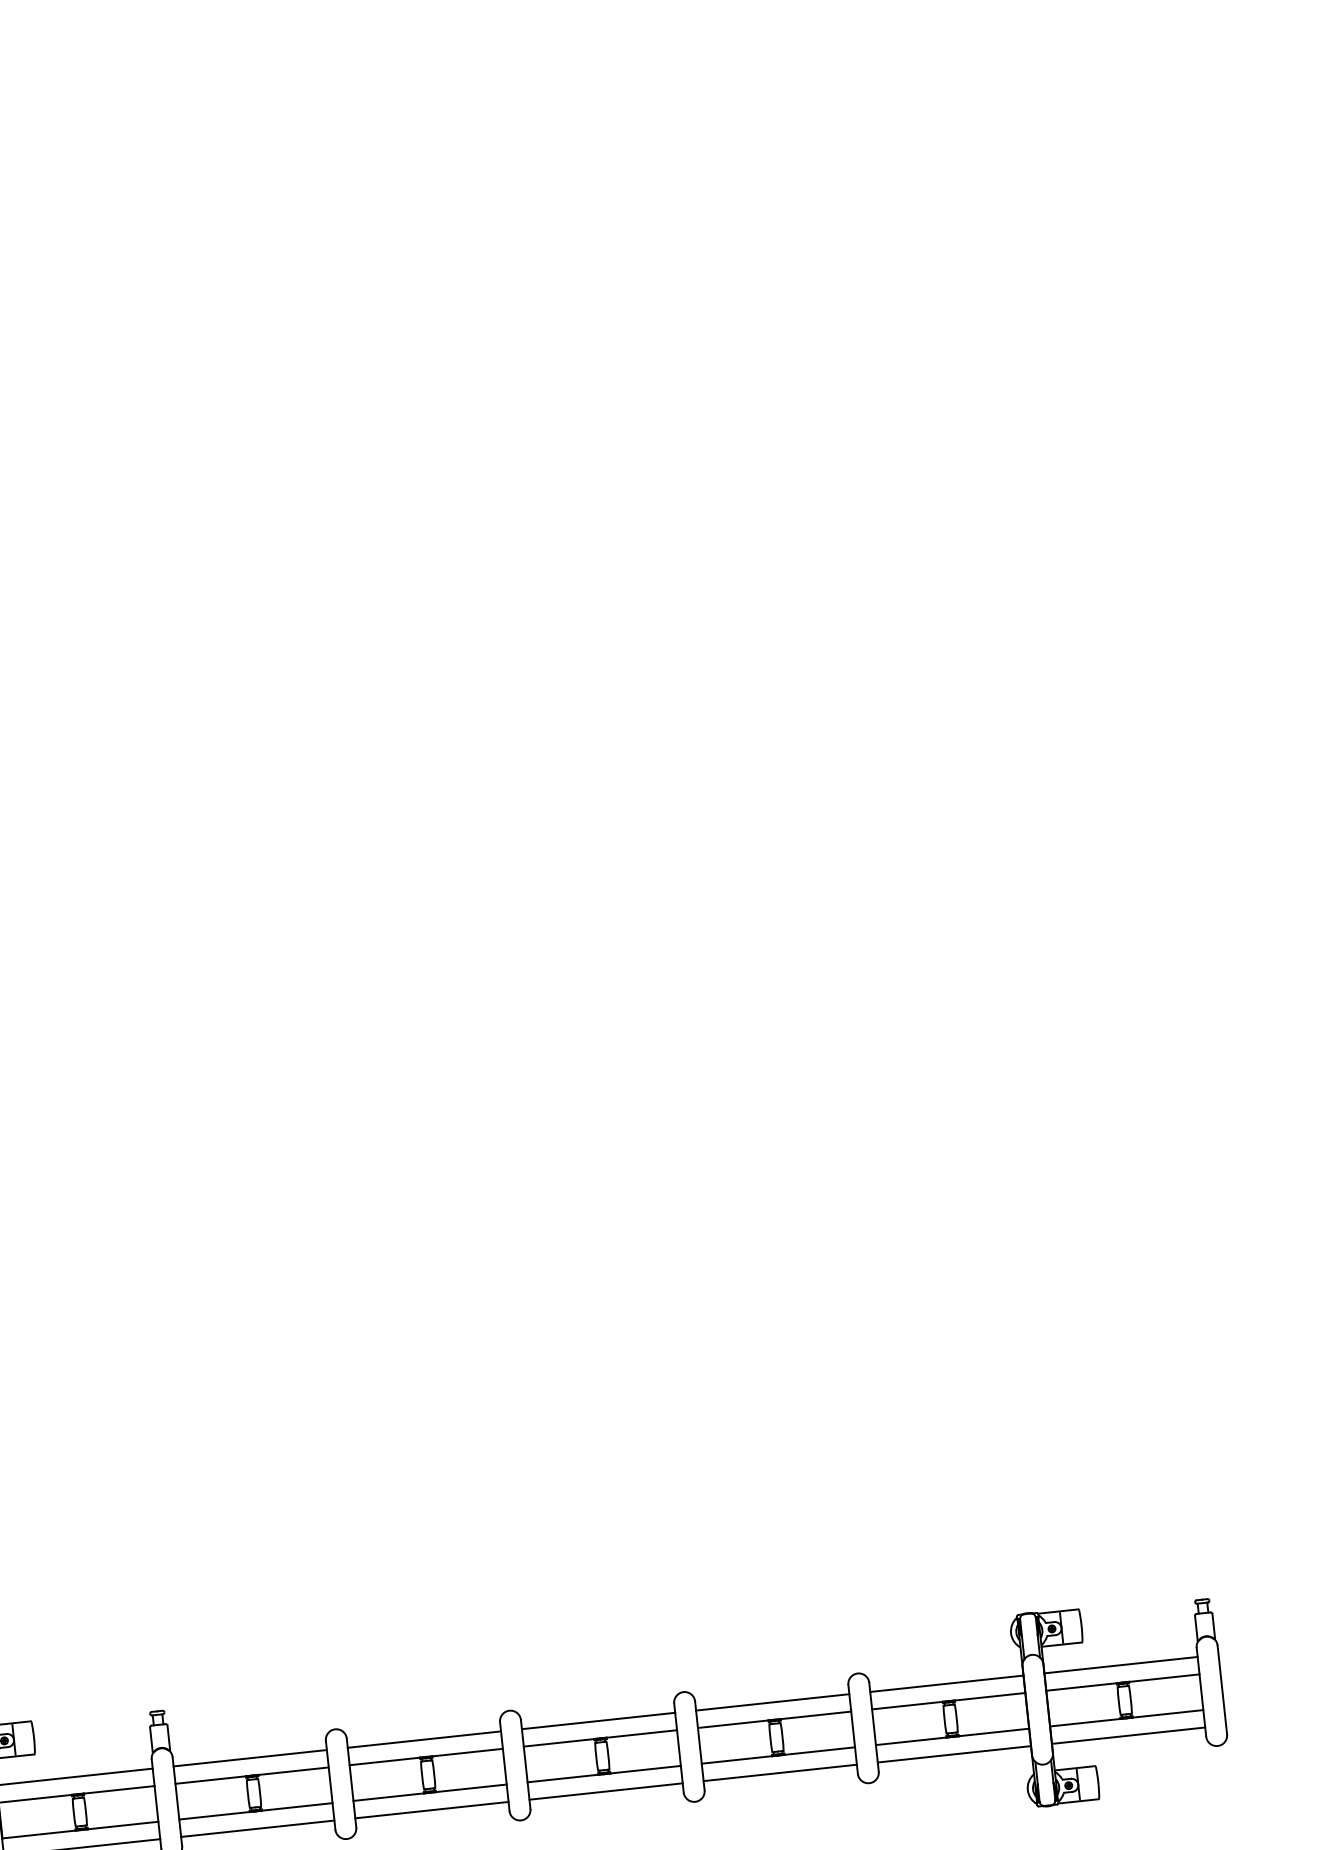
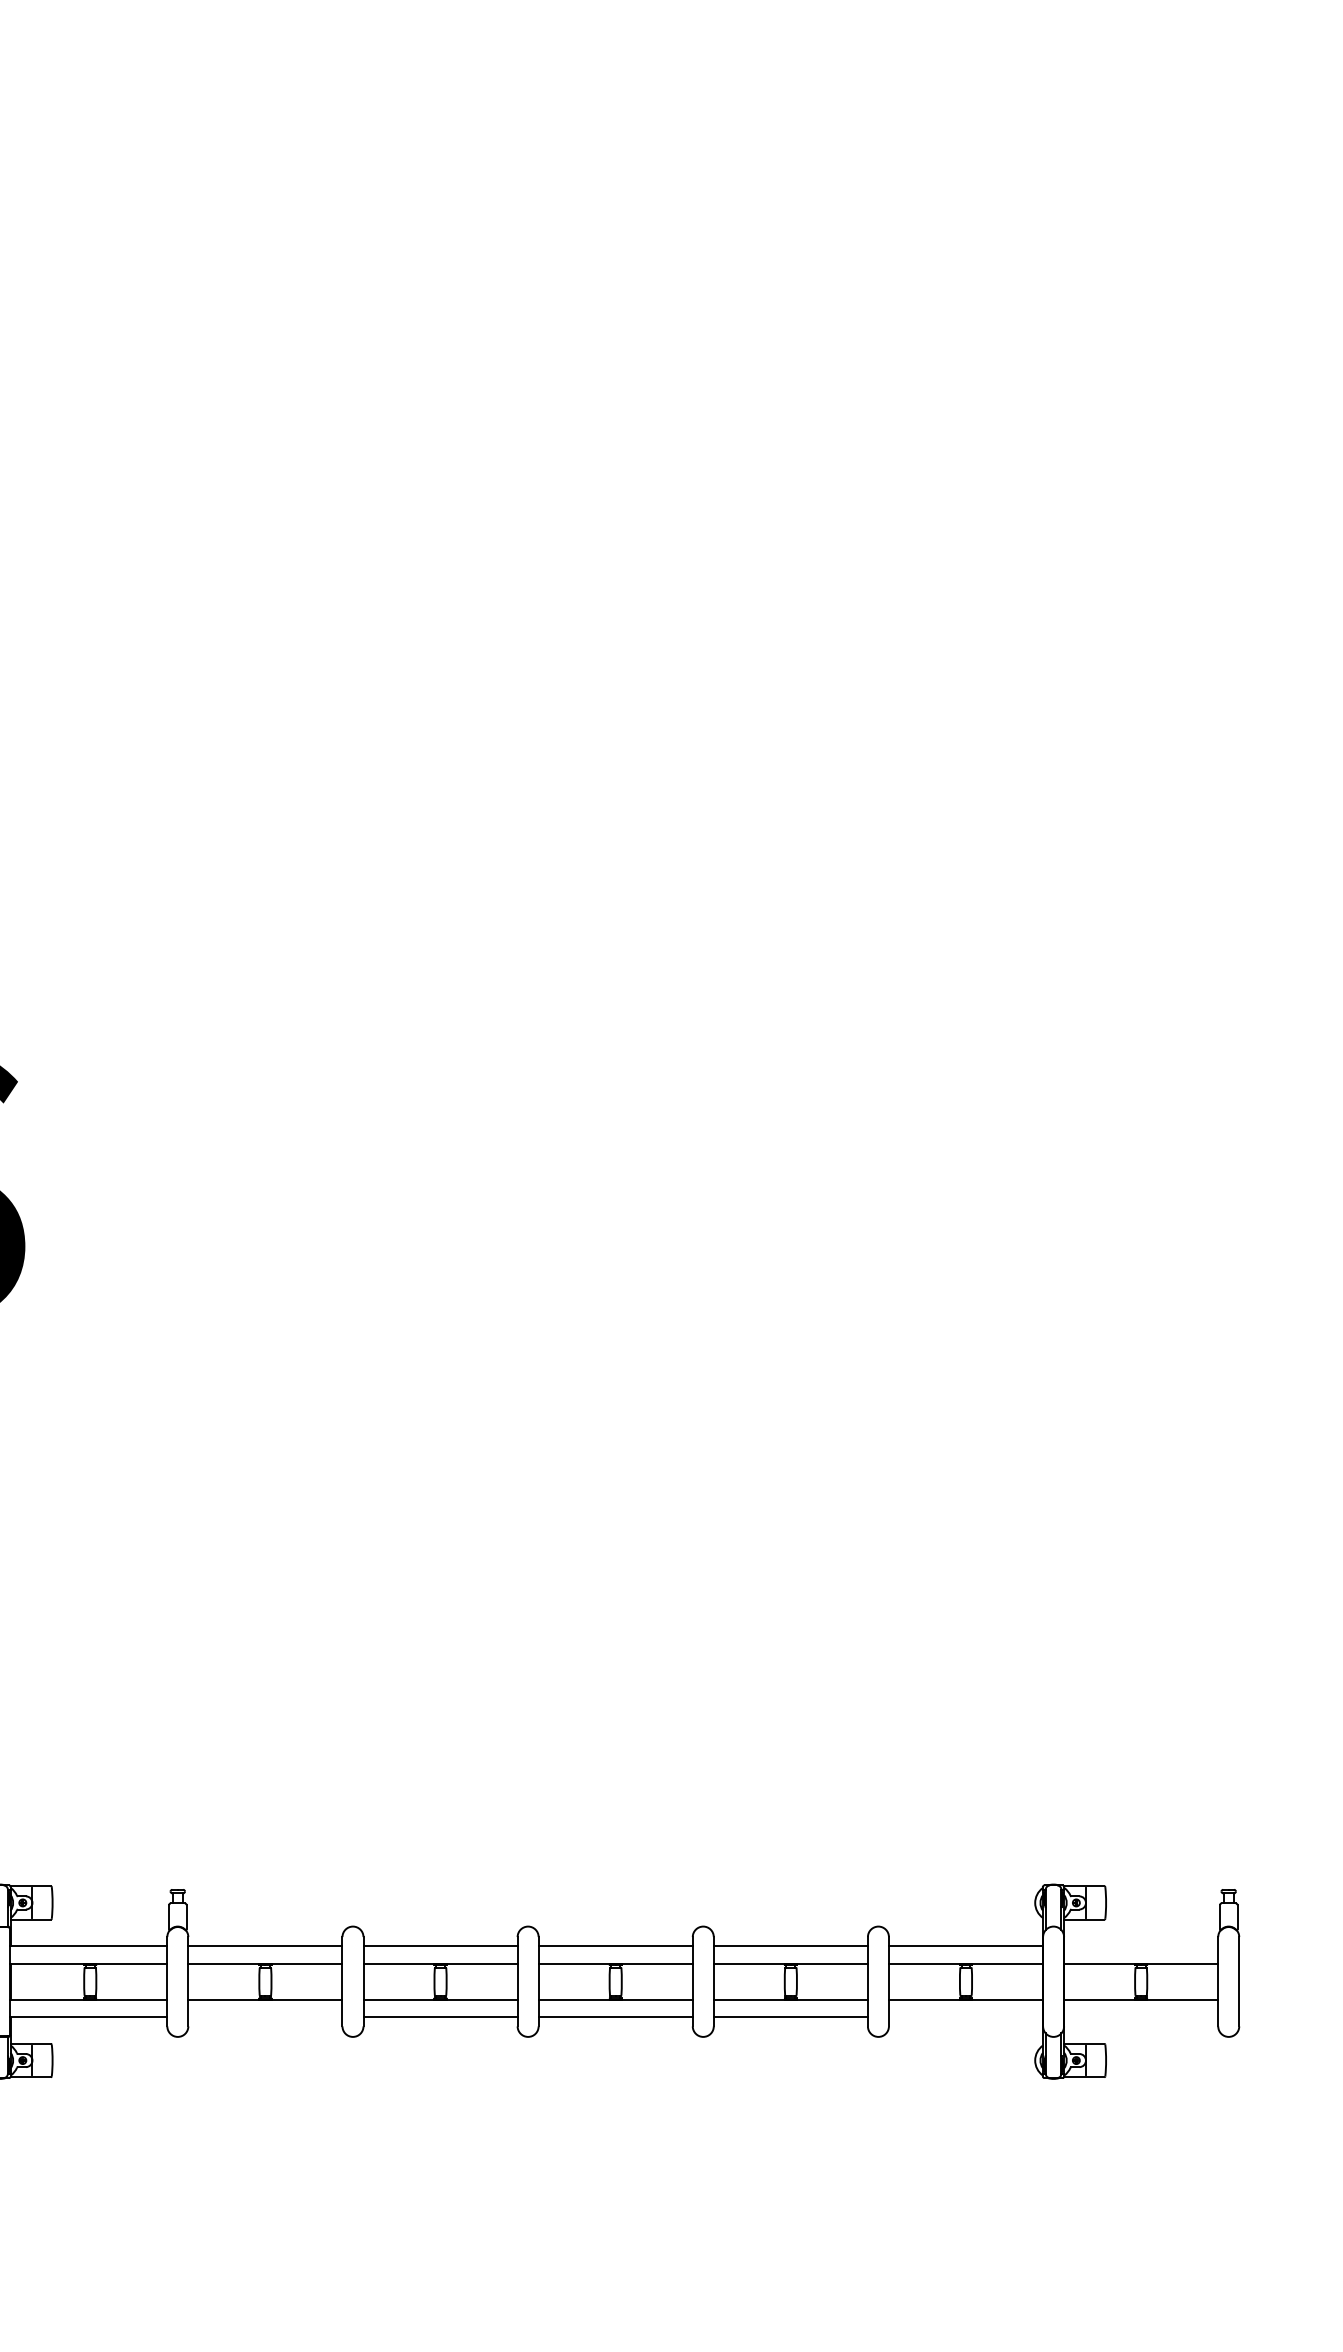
line: (1121, 1665) -> (1141, 1946), removed
line: (1128, 1735) -> (1141, 2017), removed
line: (953, 1754) -> (965, 2017), removed
line: (257, 1829) -> (265, 2017), removed

